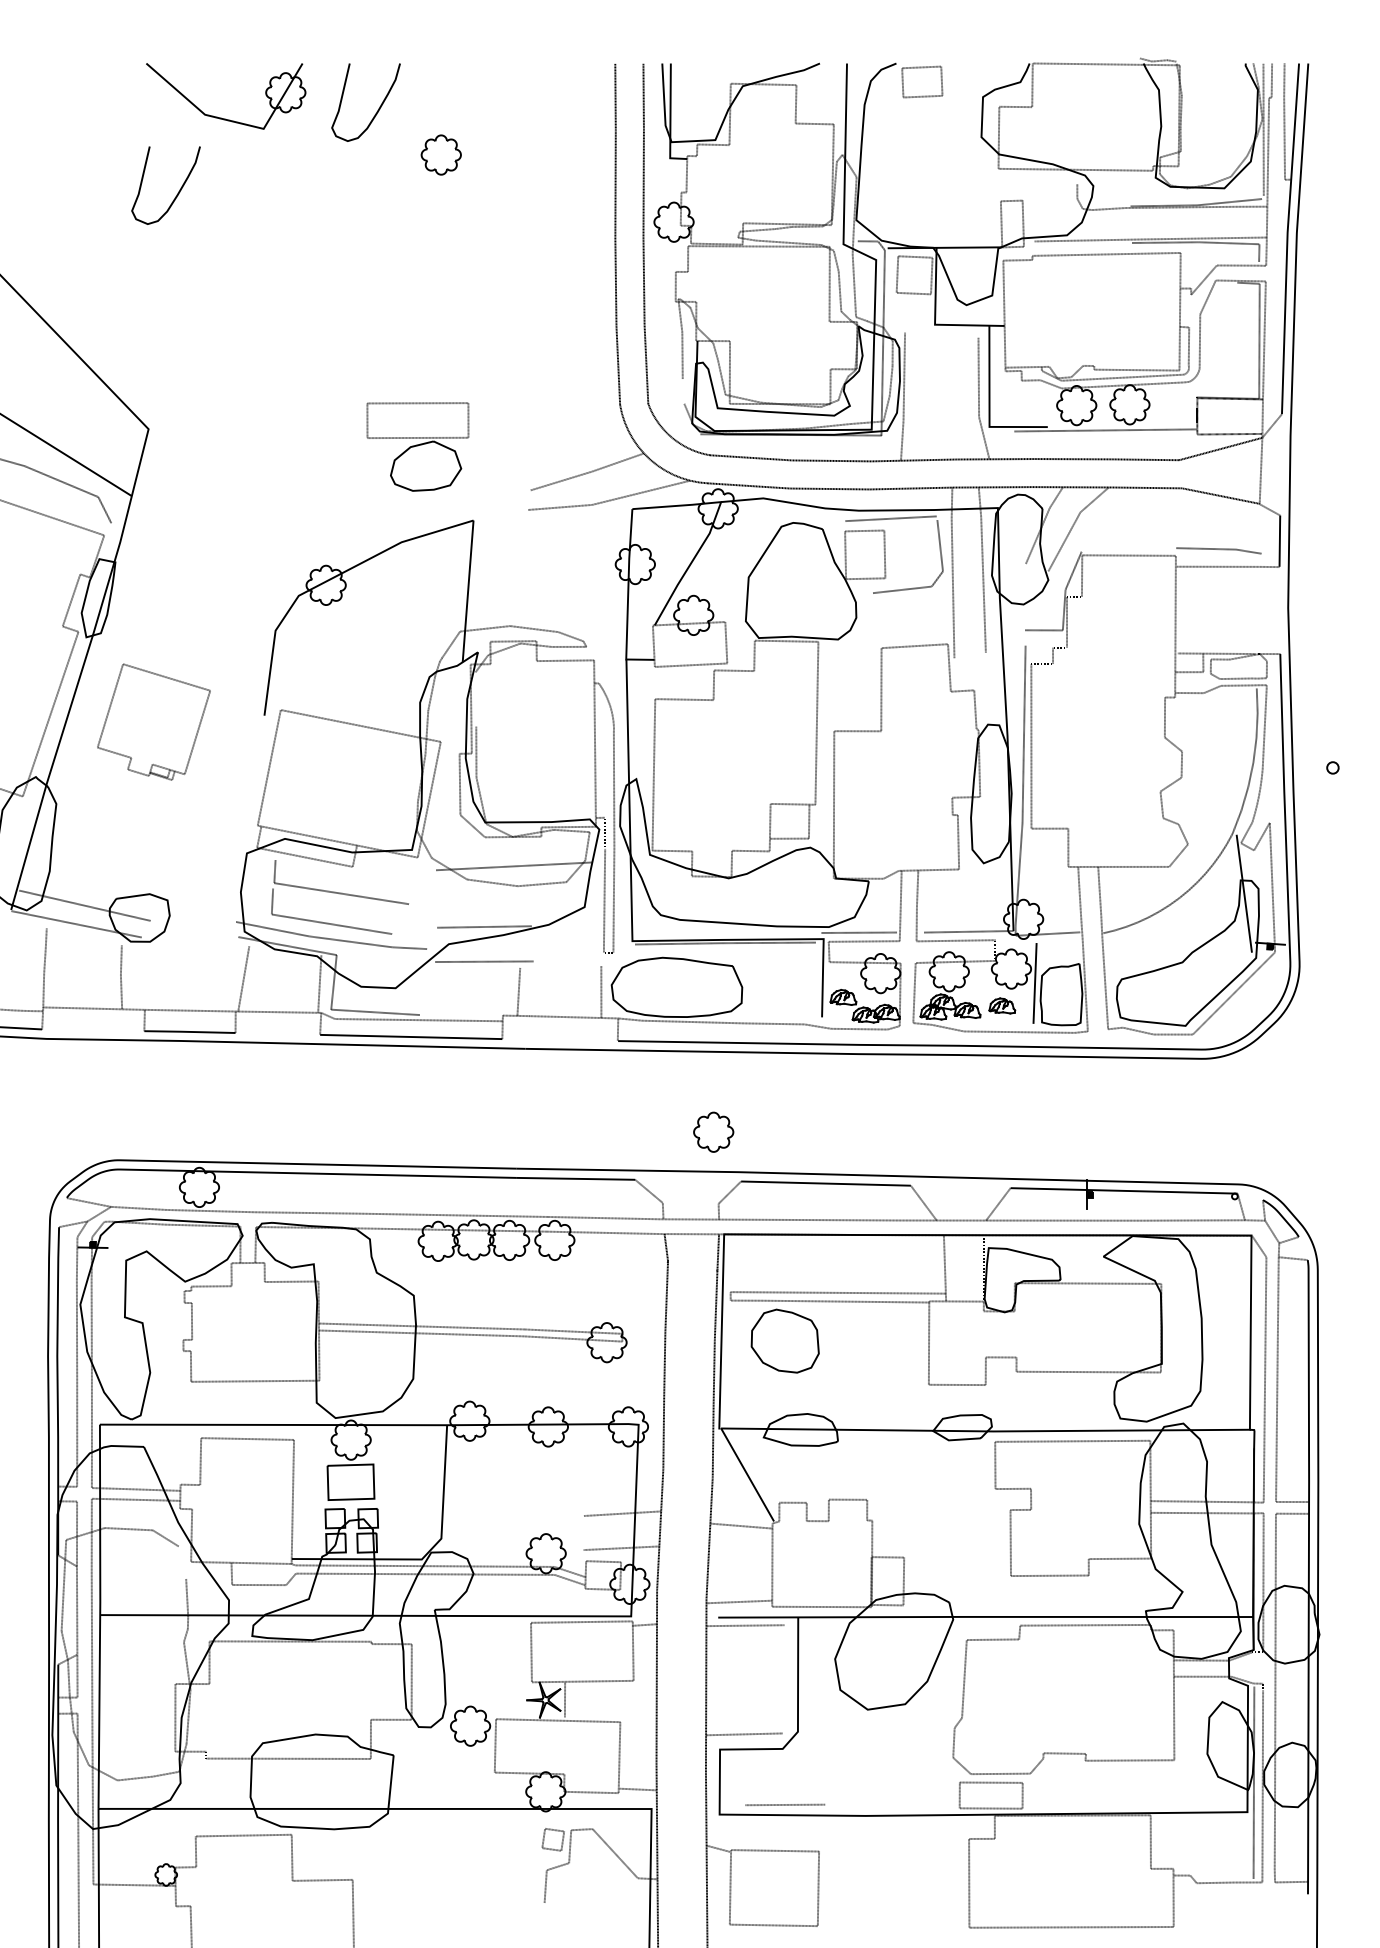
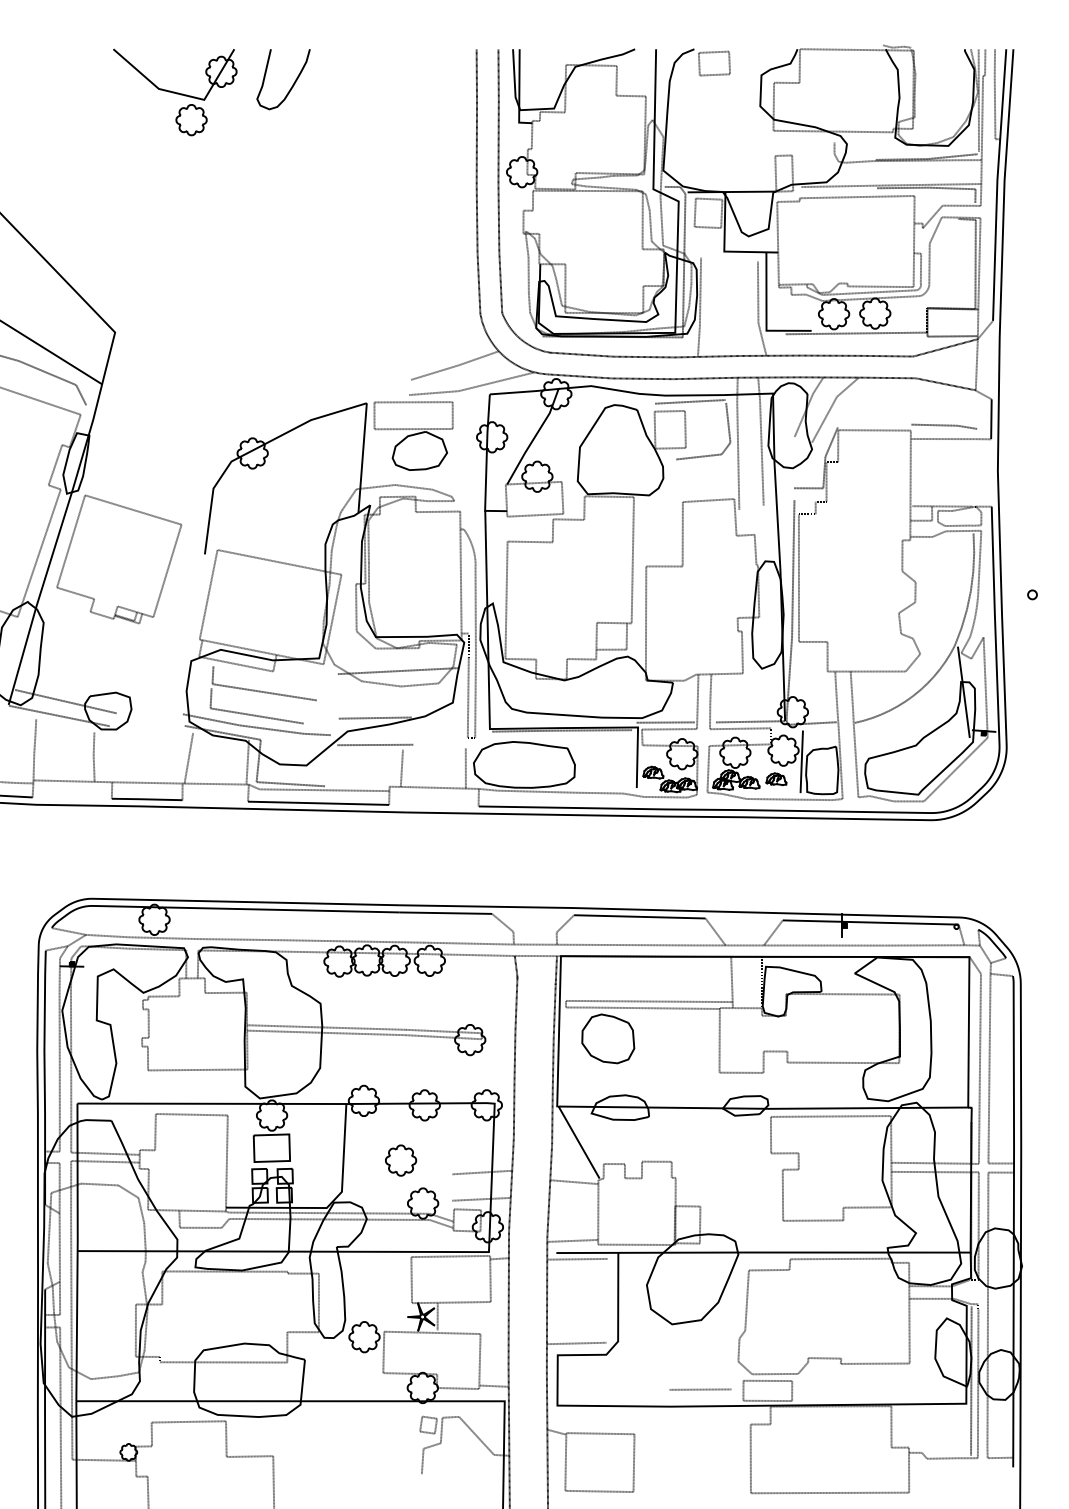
part: (440, 154) -> (190, 119), moved
curve: (176, 194) -> (136, 150), removed
line: (683, 391) -> (529, 303), added
part: (417, 446) -> (413, 435), moved
line: (475, 699) -> (368, 541), added
part: (153, 721) -> (118, 558), size x1.43
part: (713, 1131) -> (400, 1160), moved
line: (182, 1562) -> (141, 1210), added
line: (785, 1804) -> (700, 1389), moved

